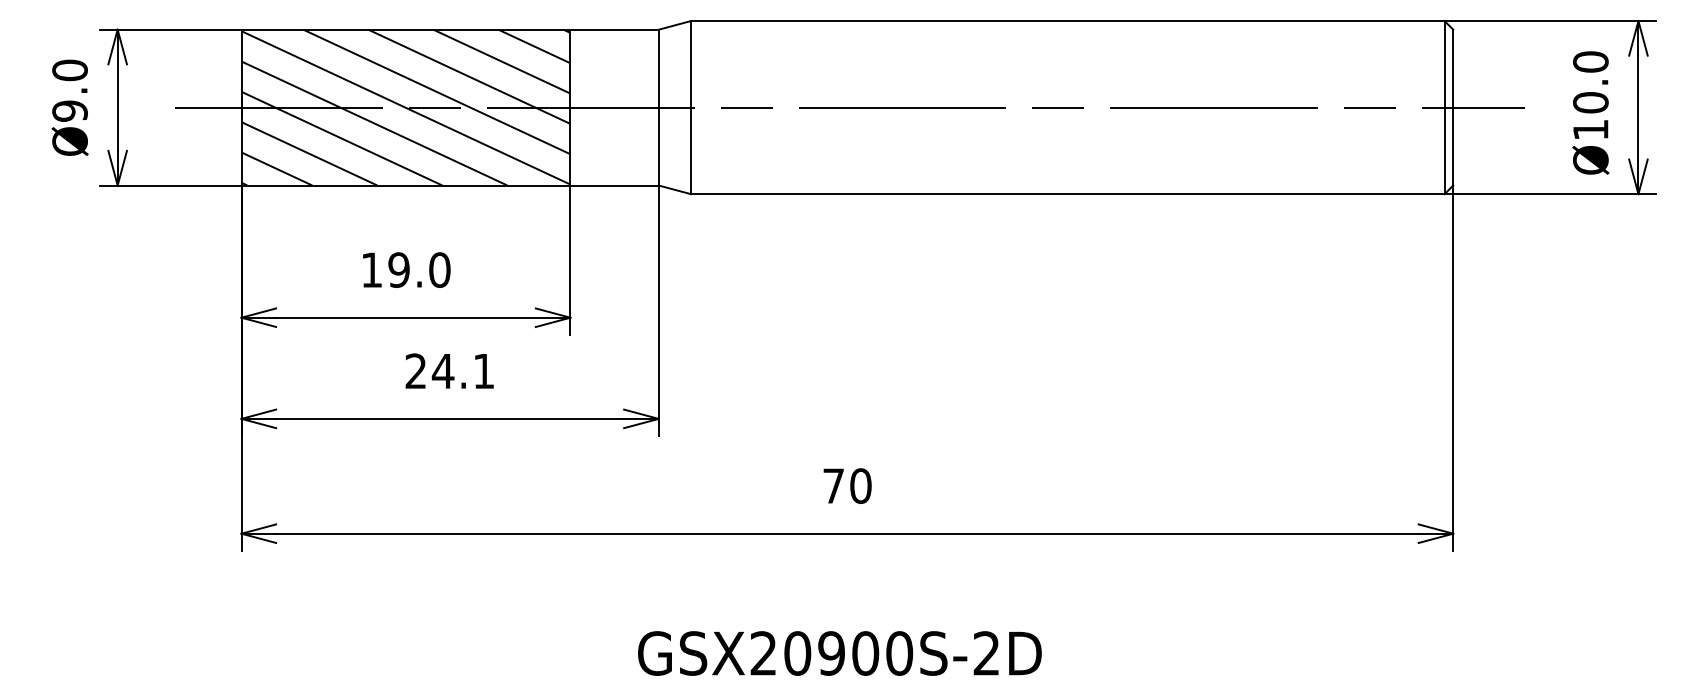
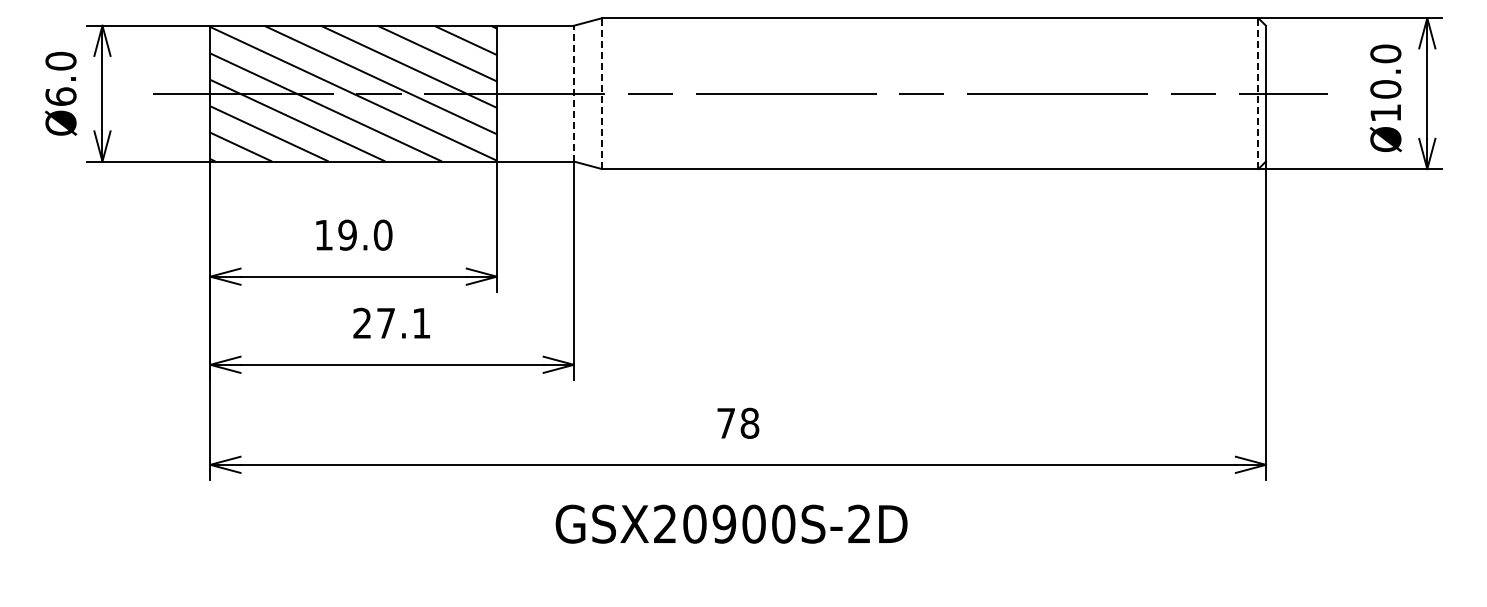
line: (658, 107) -> (573, 93), solid -> dashed
line: (690, 107) -> (601, 93), solid -> dashed
line: (1444, 107) -> (1258, 93), solid -> dashed
text: (69, 110) -> (60, 96), Ø9.0 -> Ø6.0
text: (442, 371) -> (385, 323), 24.1 -> 27.1
text: (860, 486) -> (749, 423), 70 -> 78
text: (839, 652) -> (731, 523), moved

